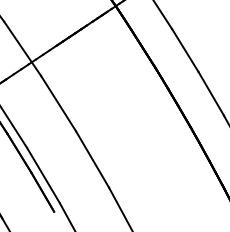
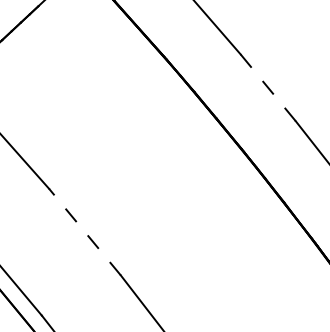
line: (211, 94) -> (268, 88), solid -> dashed
line: (92, 159) -> (84, 232), solid -> dashed

